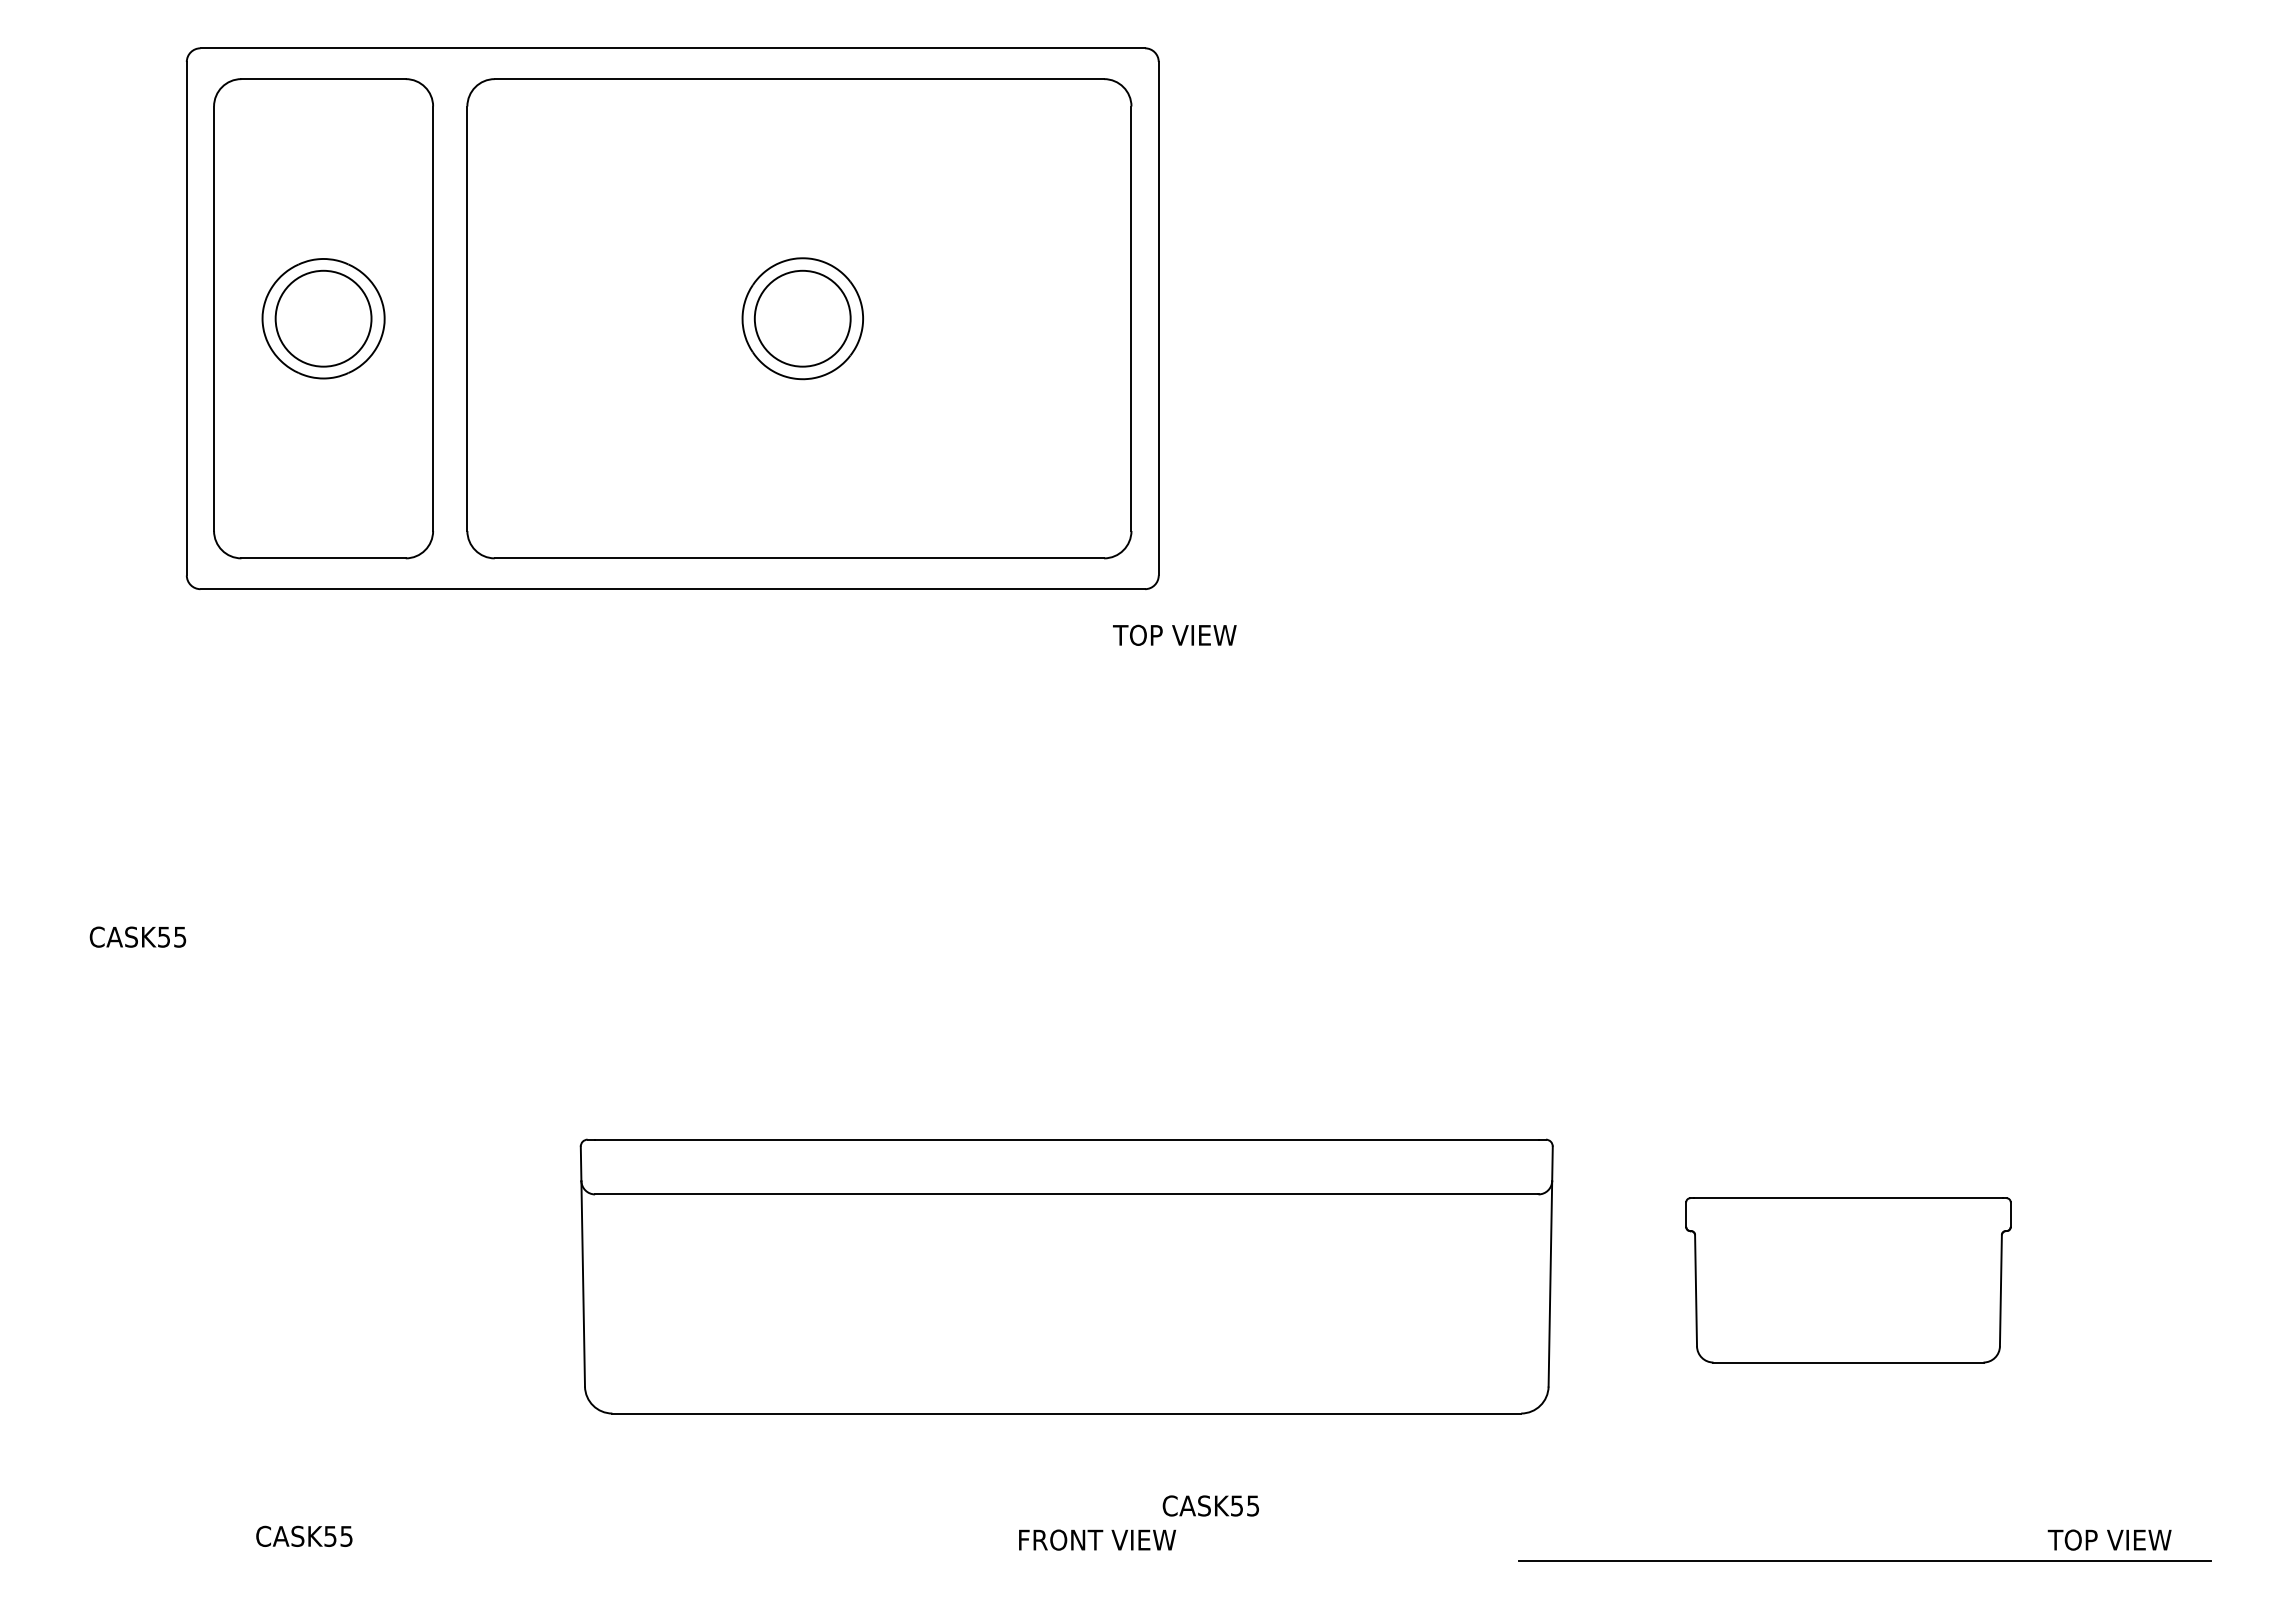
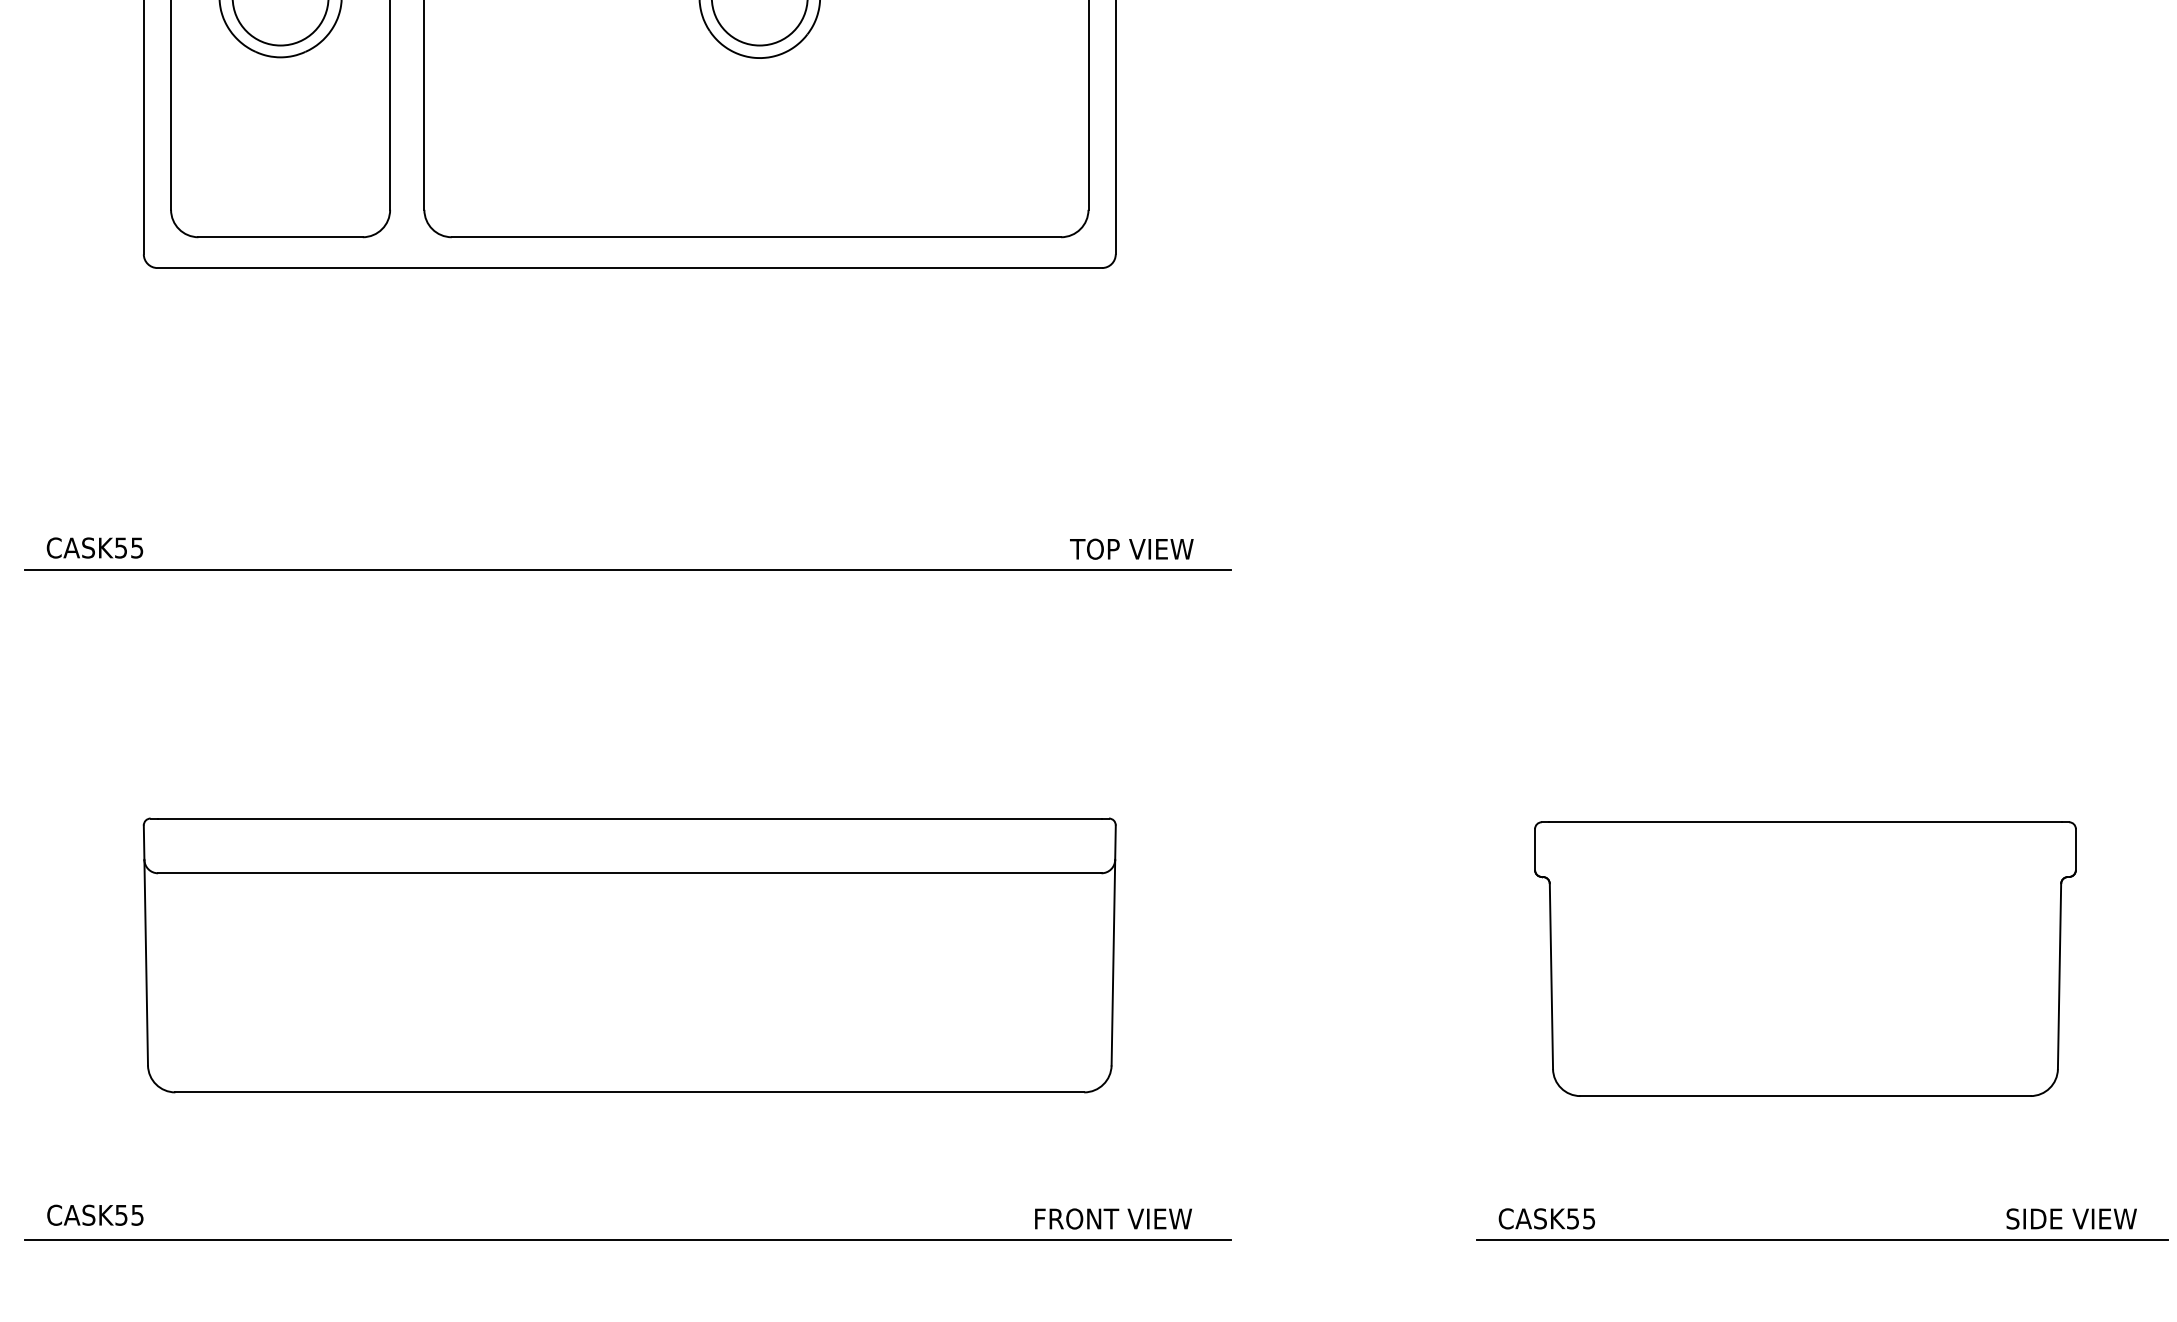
text: (1174, 634) -> (1131, 548), moved
line: (671, 890) -> (628, 569), added
text: (137, 936) -> (94, 547), moved
part: (1066, 1276) -> (629, 955), moved
part: (1848, 1280) -> (1805, 959), size x1.67
text: (1210, 1505) -> (1546, 1218), moved
text: (304, 1535) -> (95, 1214), moved
text: (1097, 1539) -> (1113, 1218), moved
text: (2113, 1539) -> (2070, 1218), TOP VIEW -> SIDE VIEW
line: (671, 1560) -> (628, 1239), added

